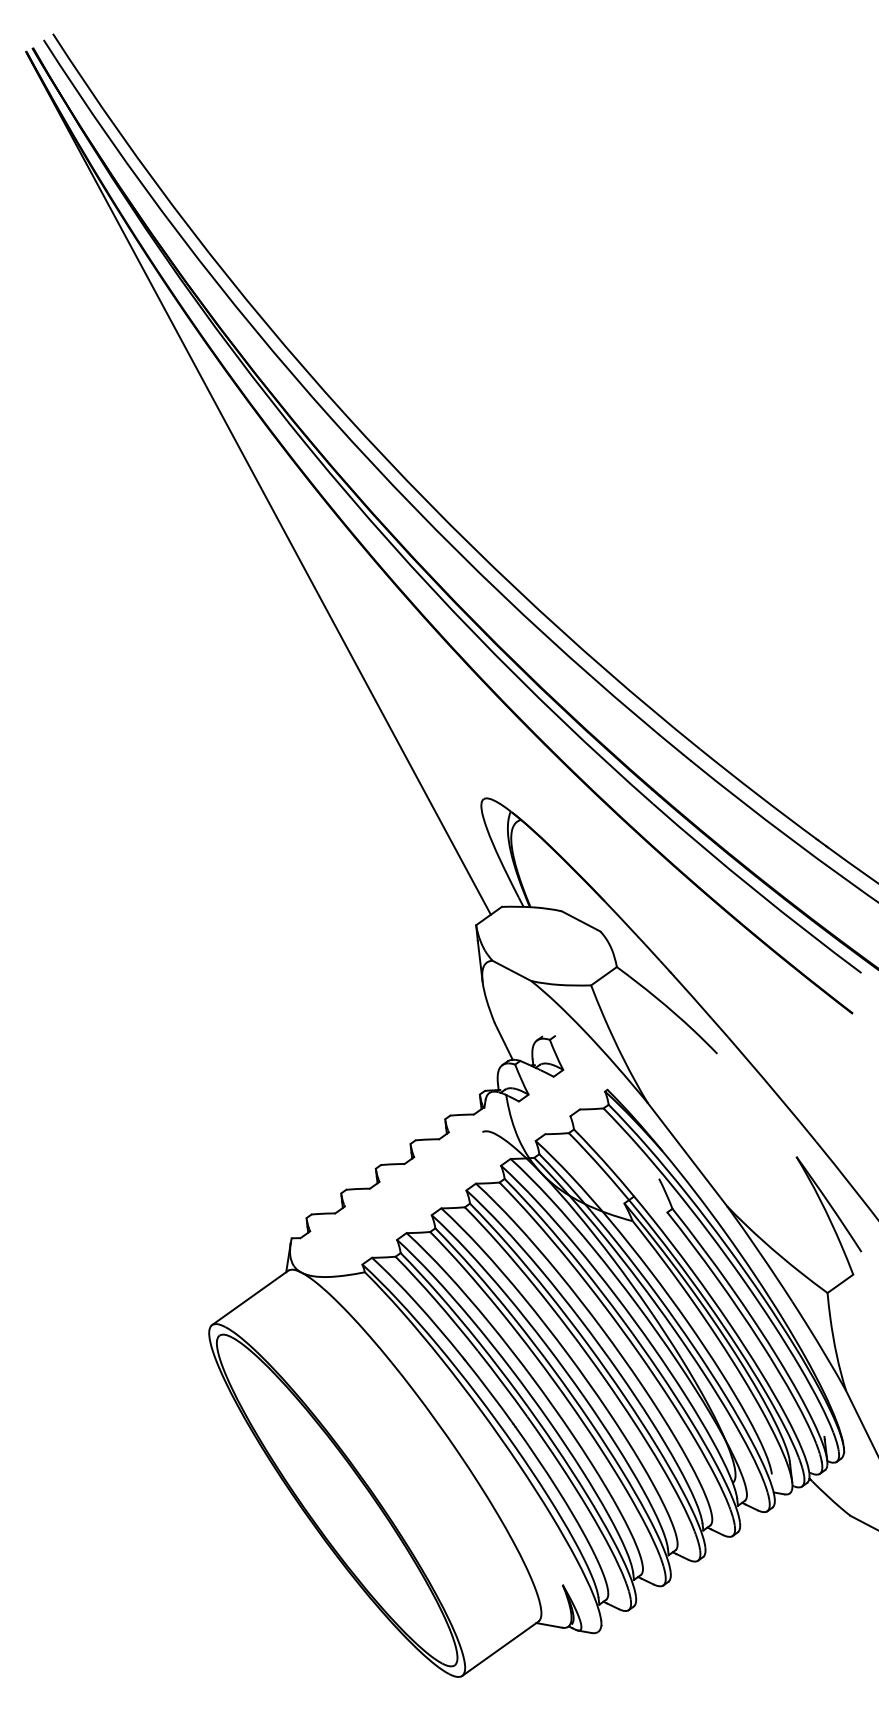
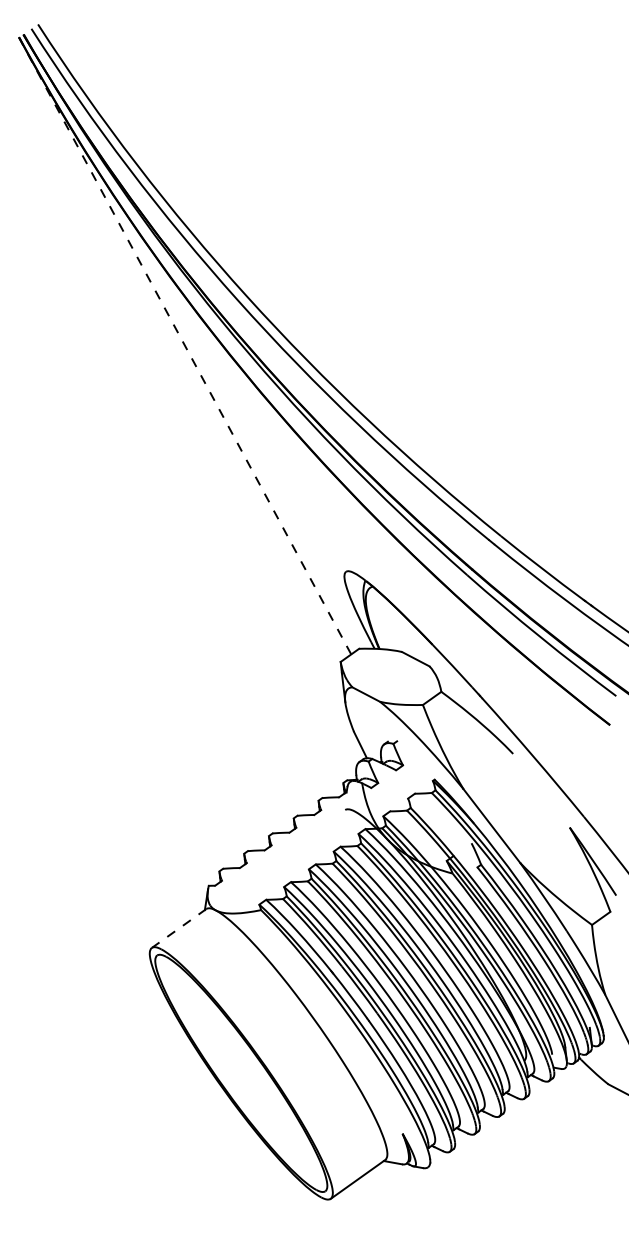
line: (258, 482) -> (185, 345), solid -> dashed
line: (250, 1297) -> (179, 928), solid -> dashed

